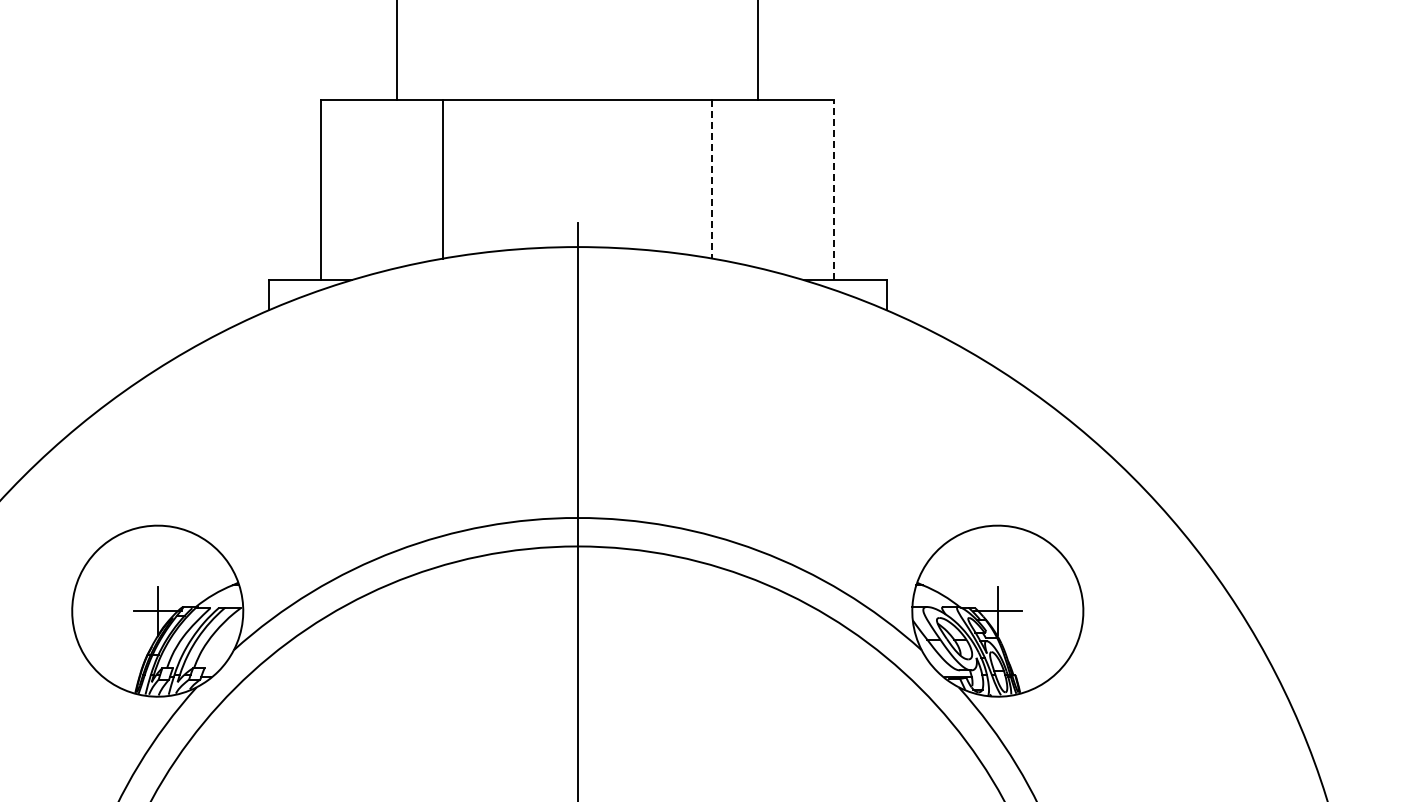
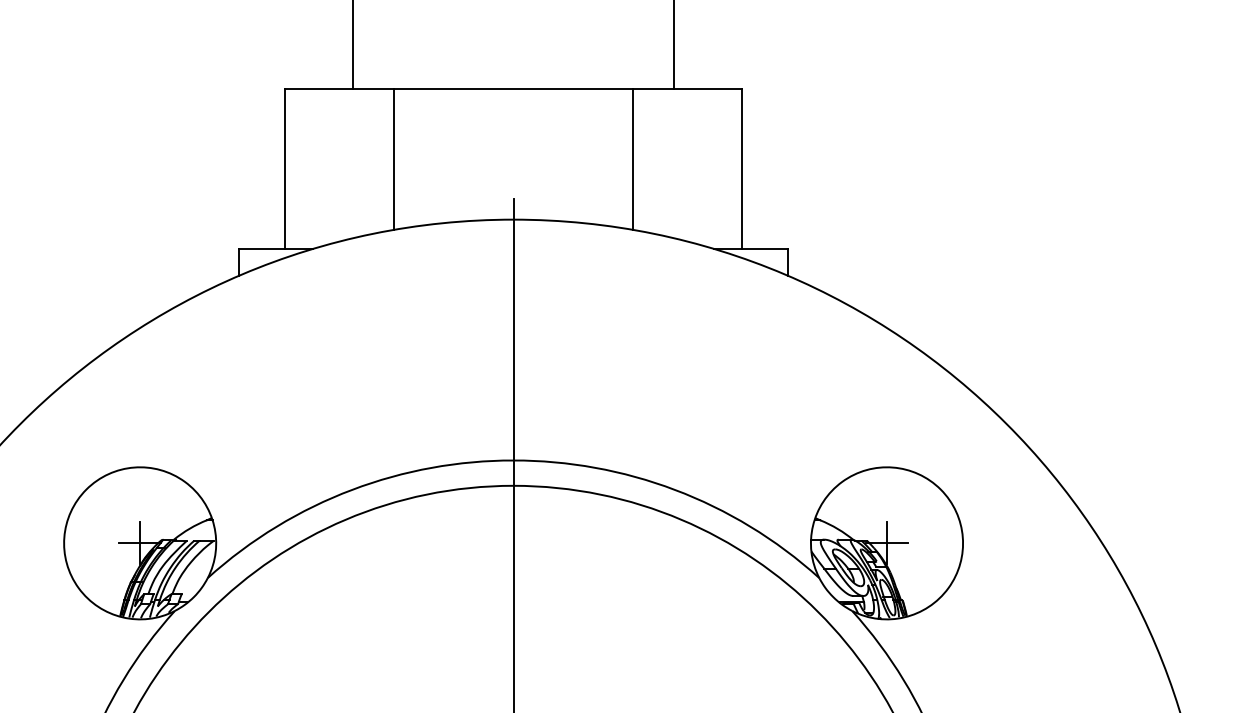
line: (712, 179) -> (633, 159), dashed -> solid
line: (834, 189) -> (741, 168), dashed -> solid

